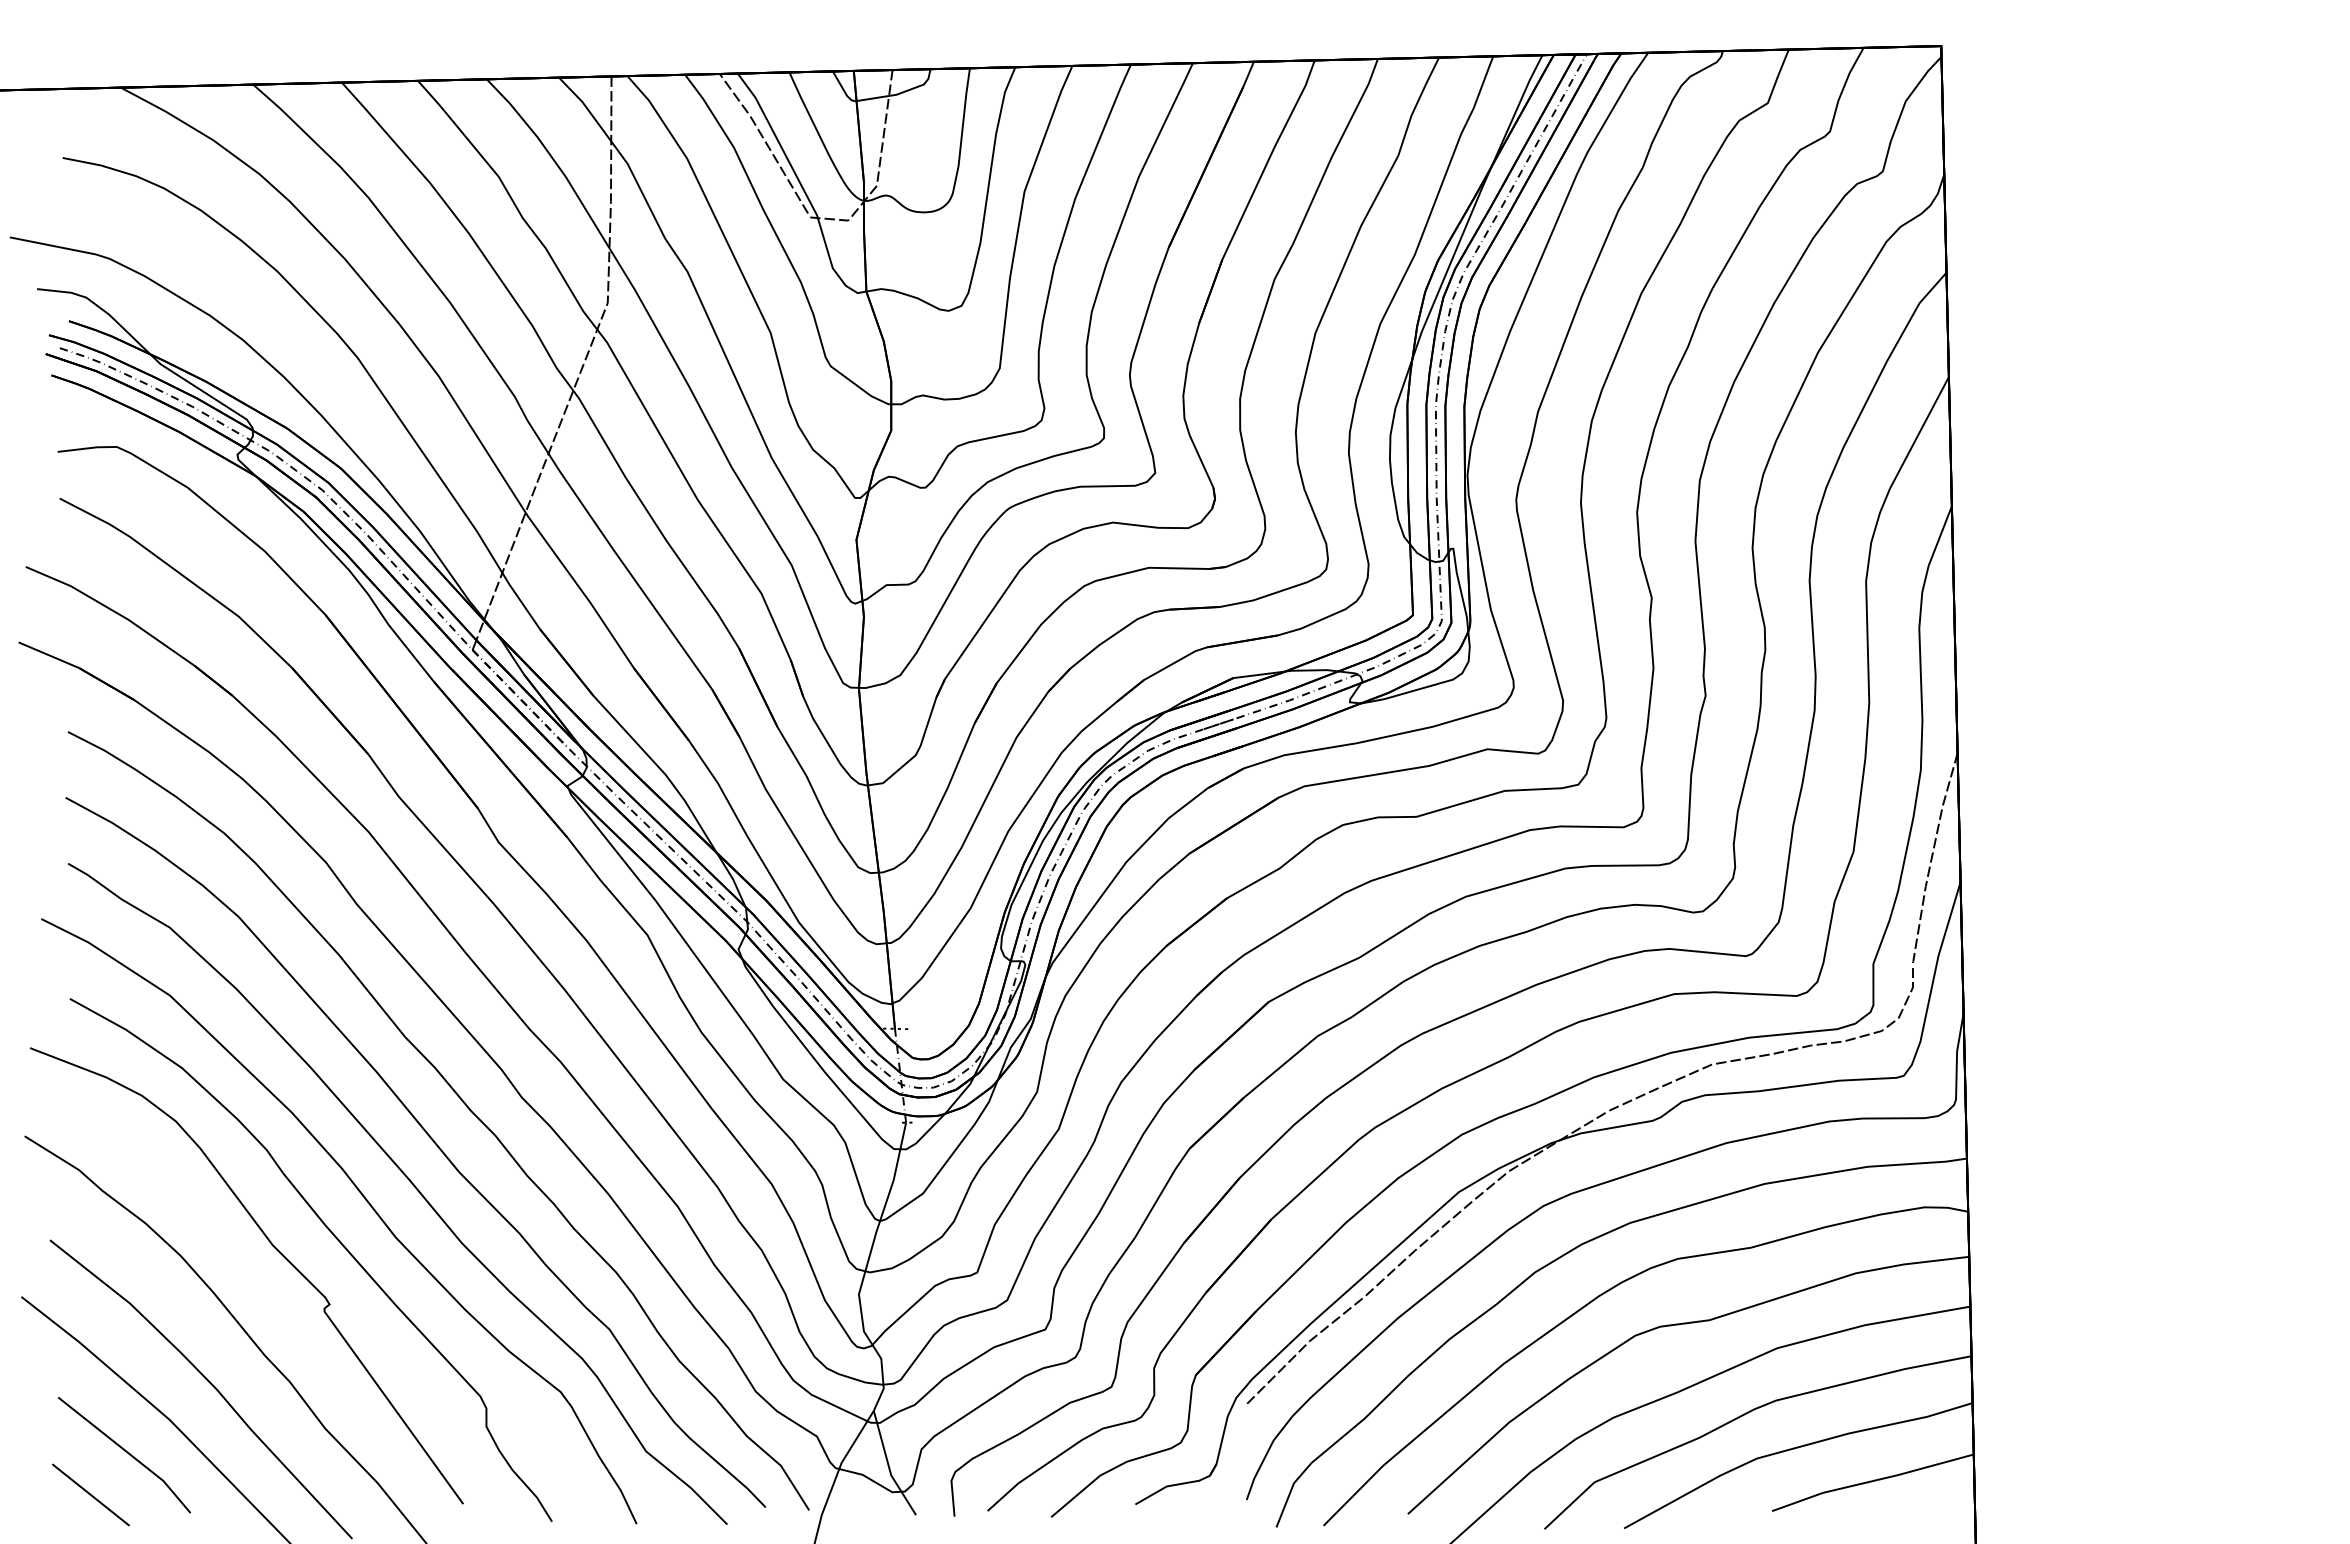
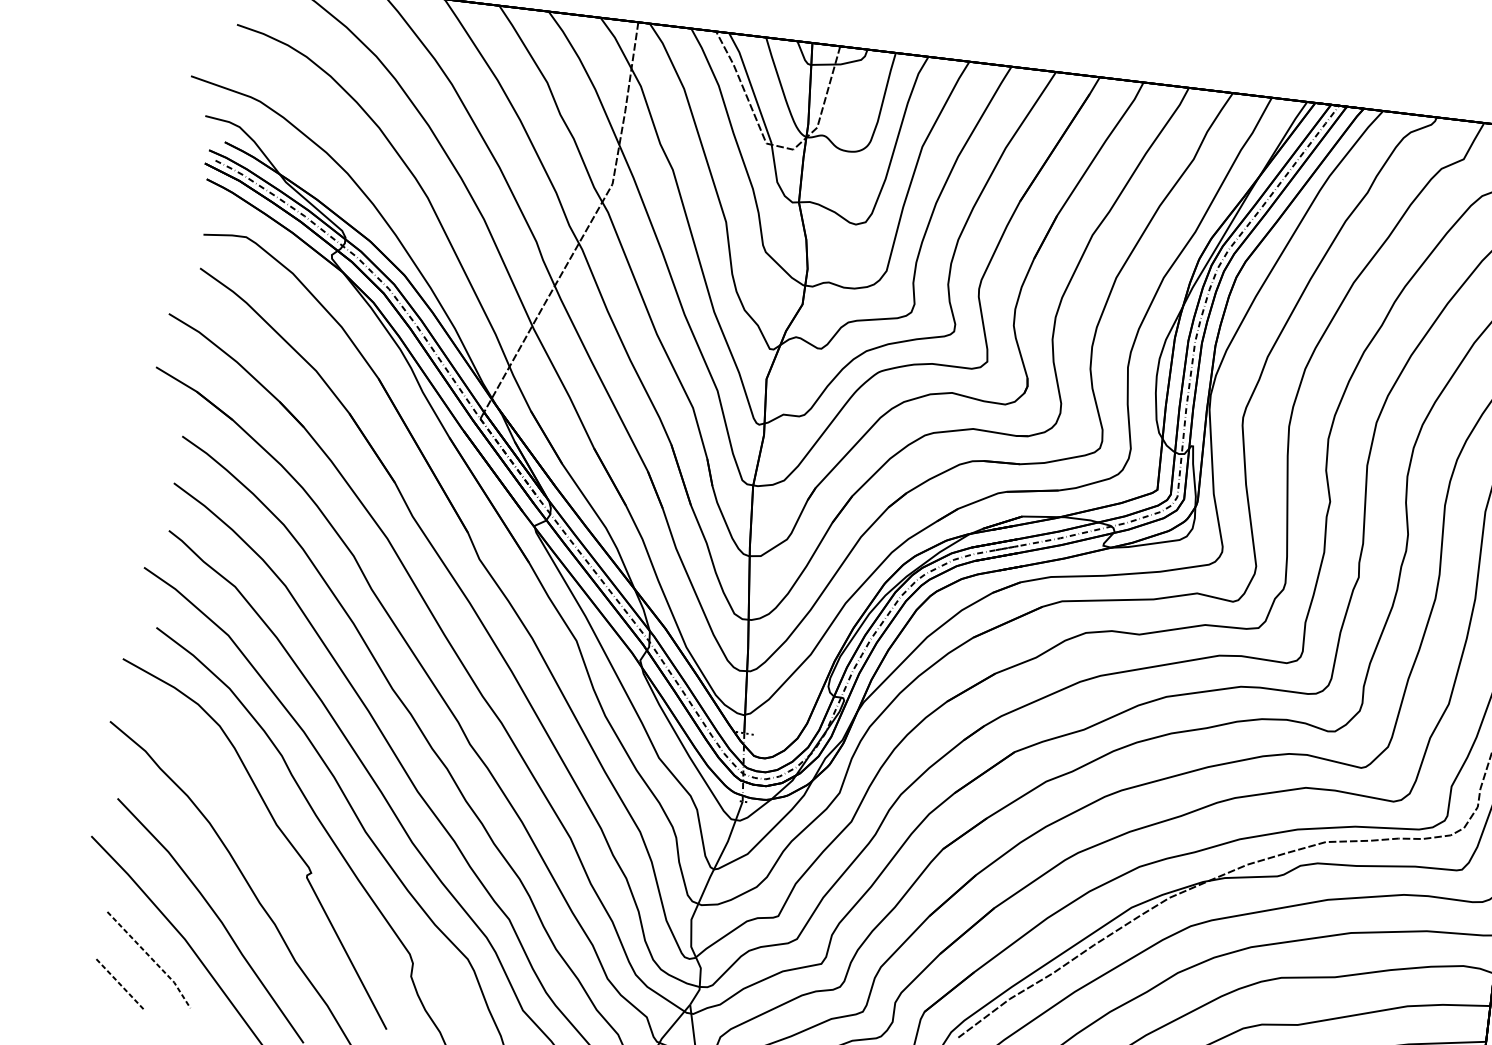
line: (128, 1453) -> (152, 959), solid -> dashed
line: (91, 1495) -> (121, 985), solid -> dashed

